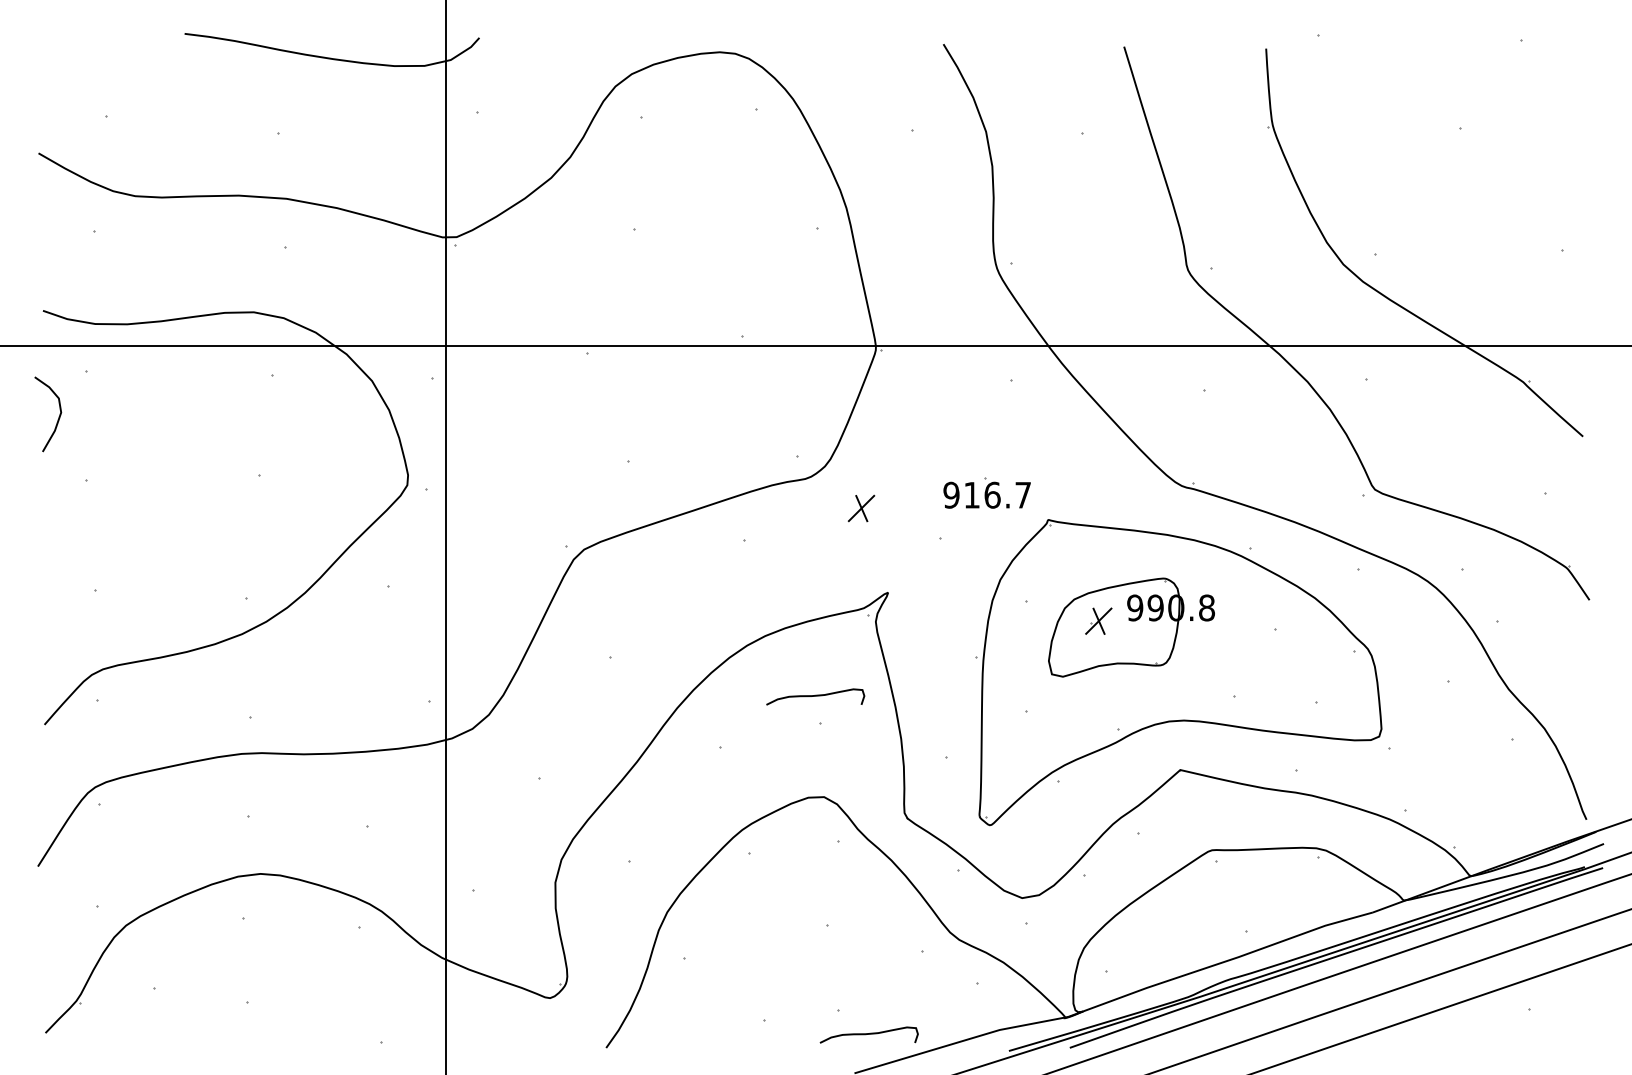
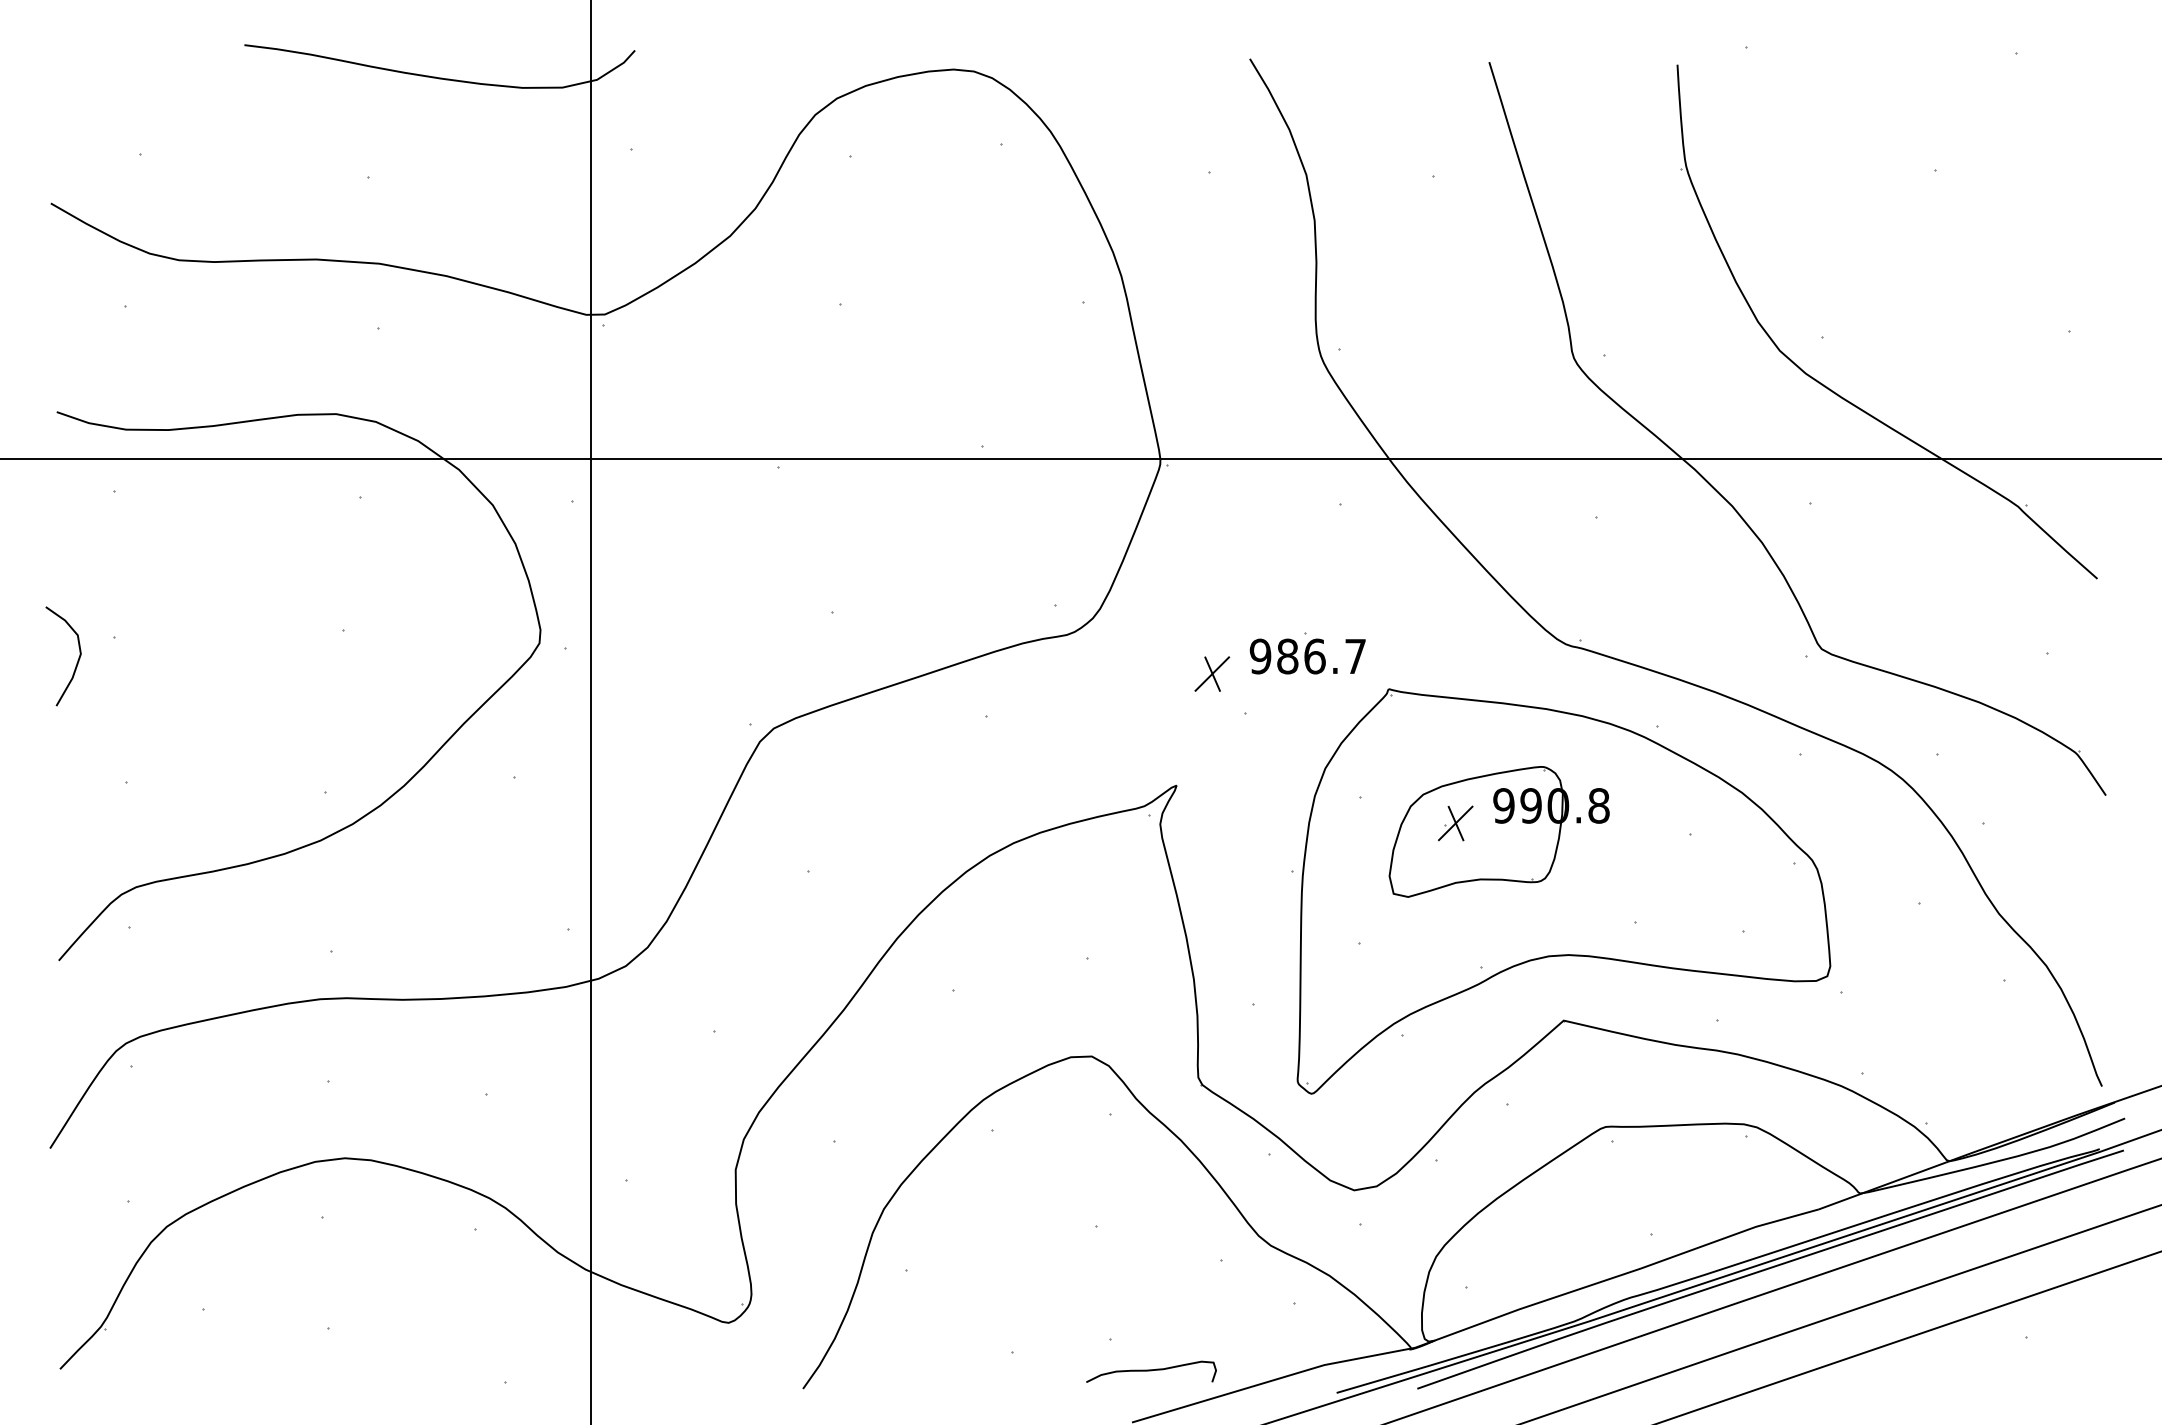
curve: (58, 417) -> (77, 660), moved
text: (971, 495) -> (1287, 656), 916.7 -> 986.7
part: (861, 508) -> (1212, 673), moved
curve: (815, 696) -> (1080, 923), removed

